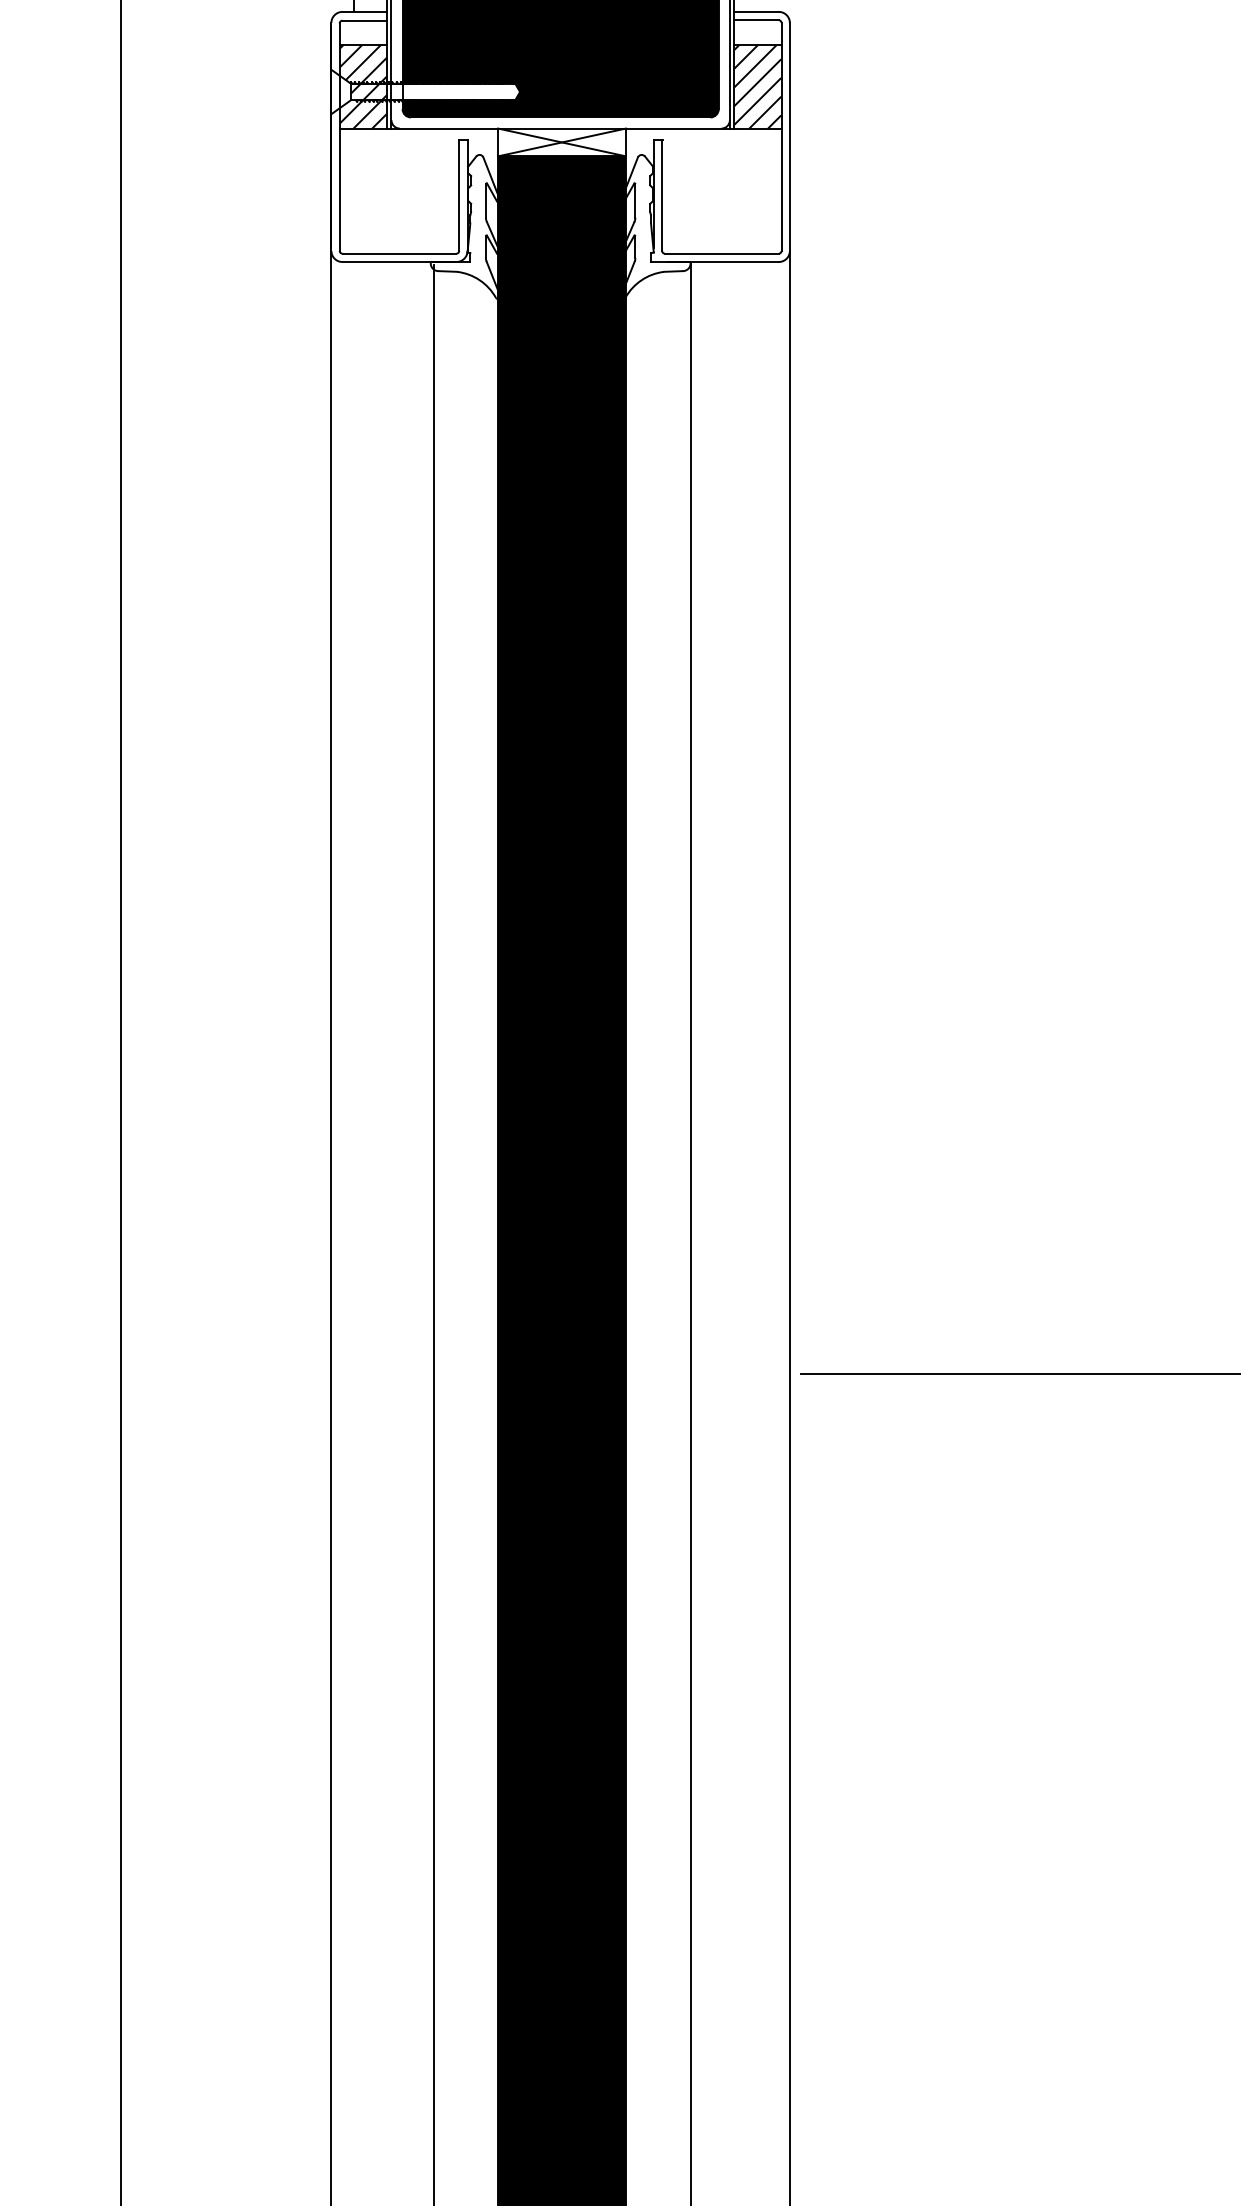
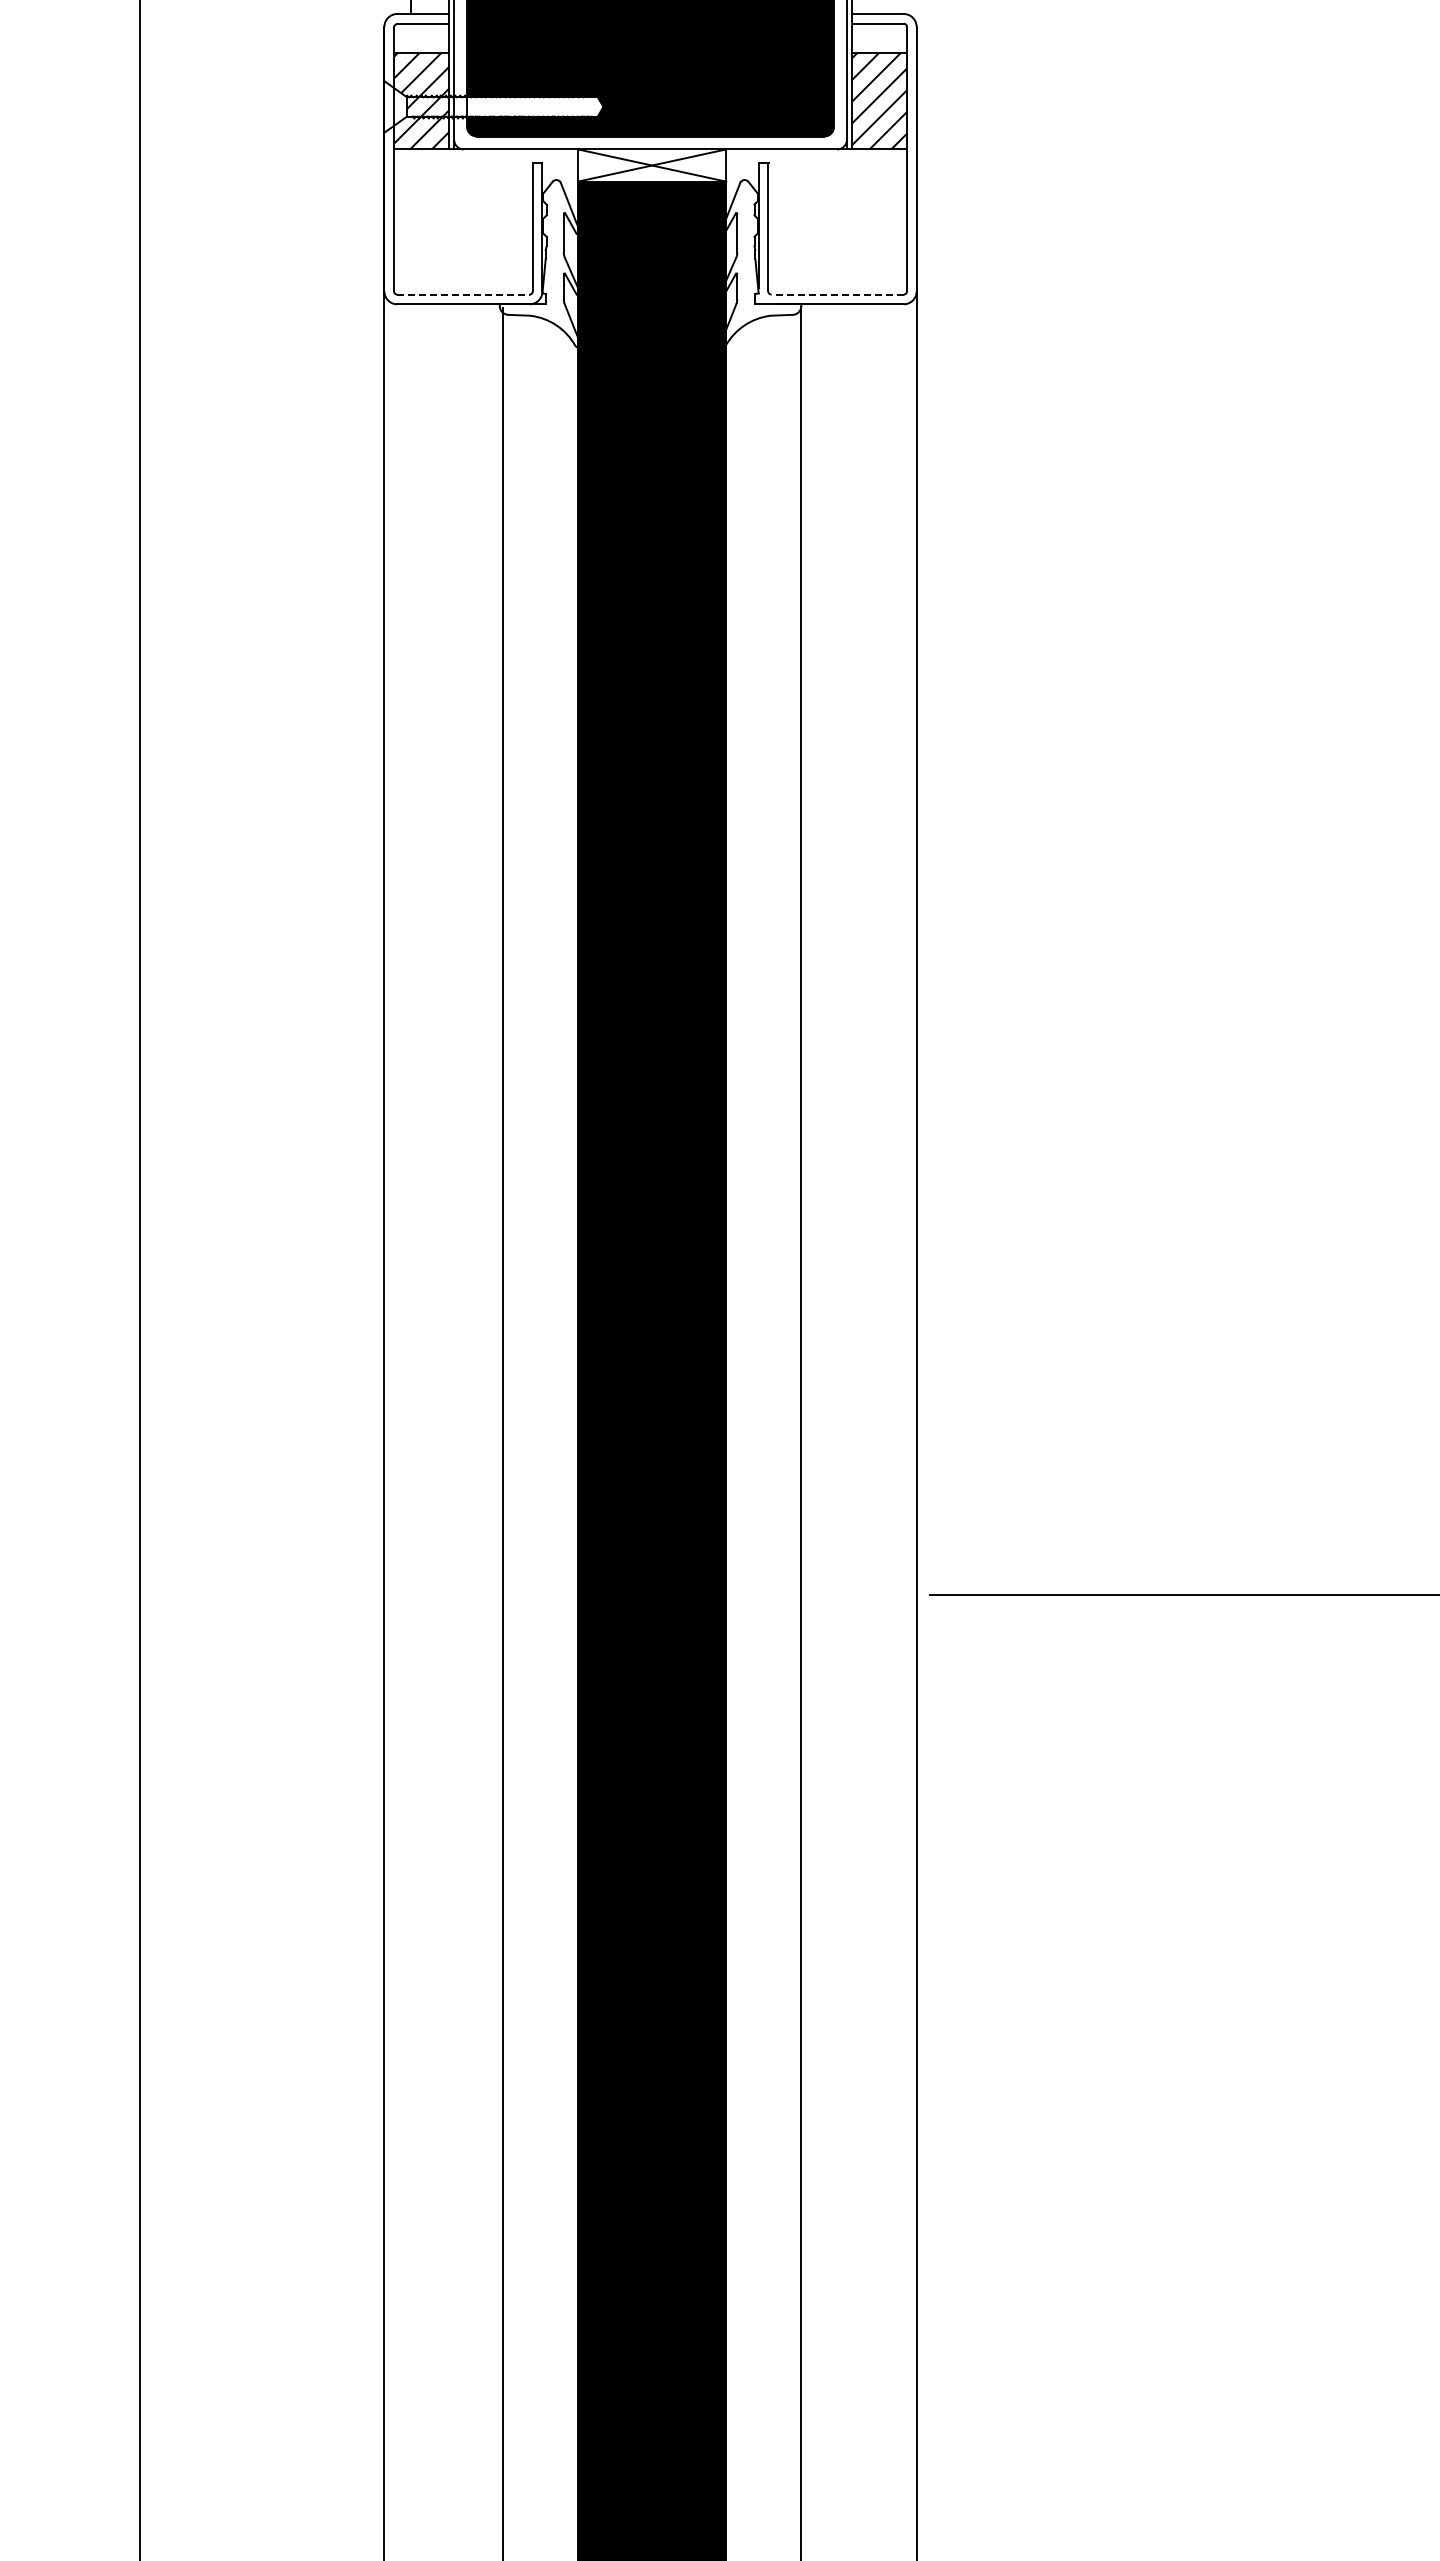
line: (399, 253) -> (463, 294), solid -> dashed
line: (721, 253) -> (837, 294), solid -> dashed

